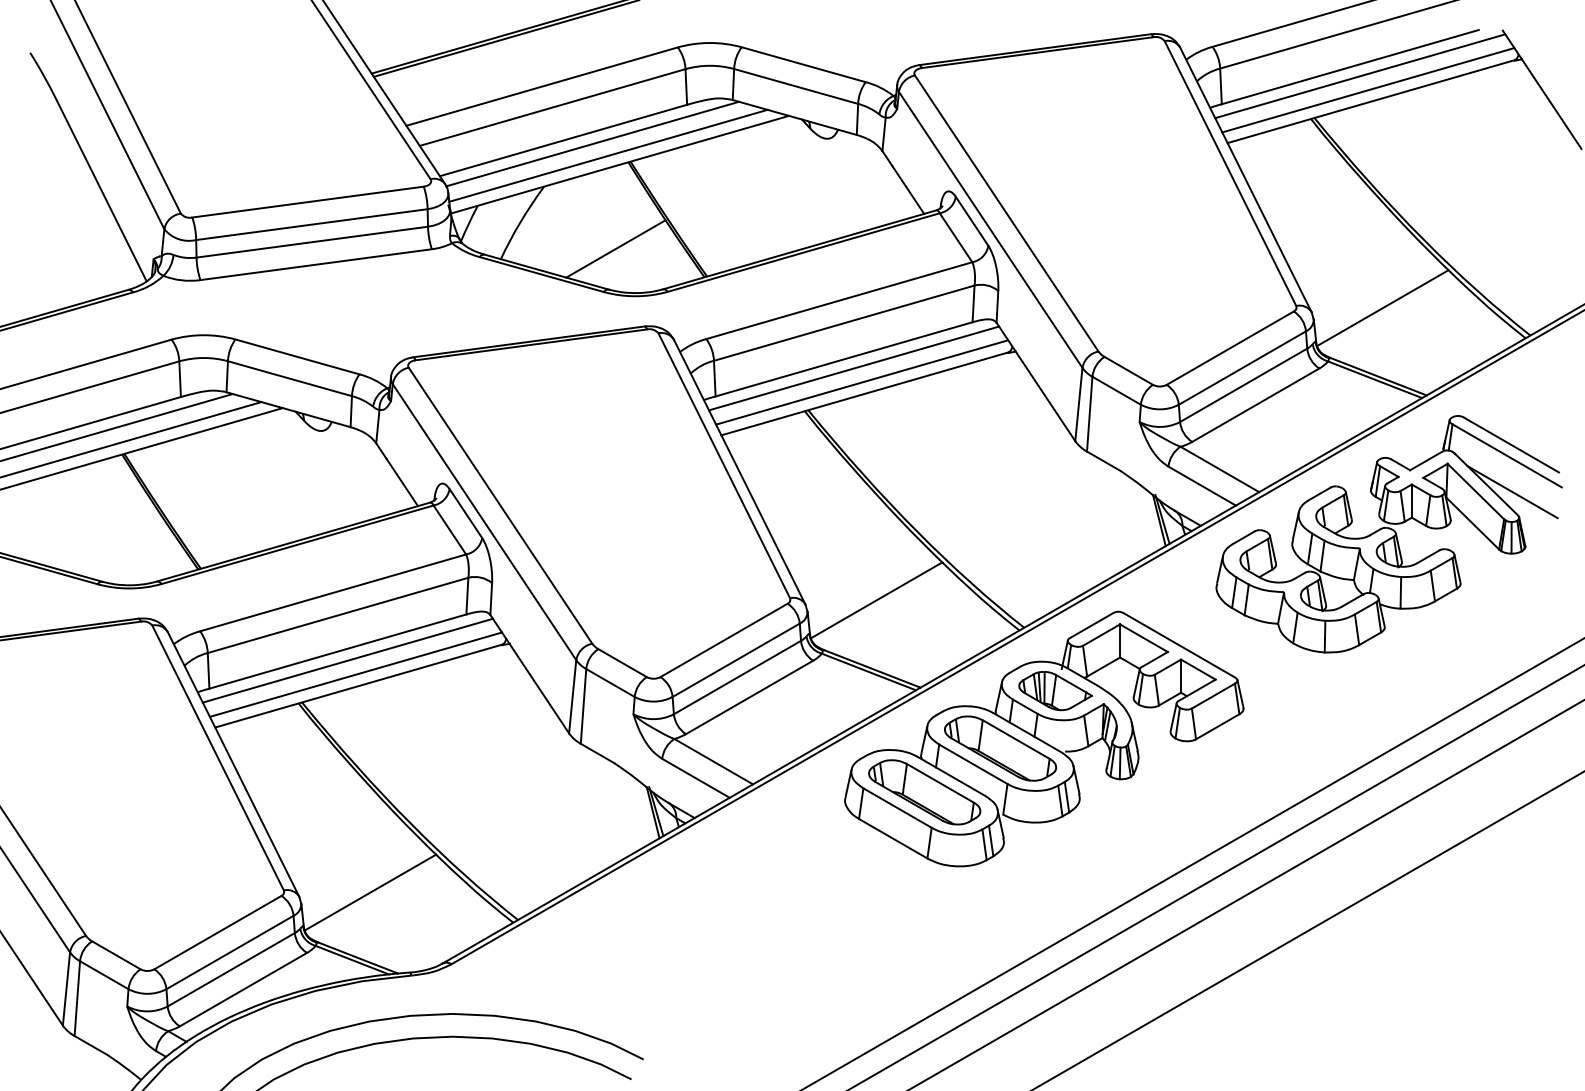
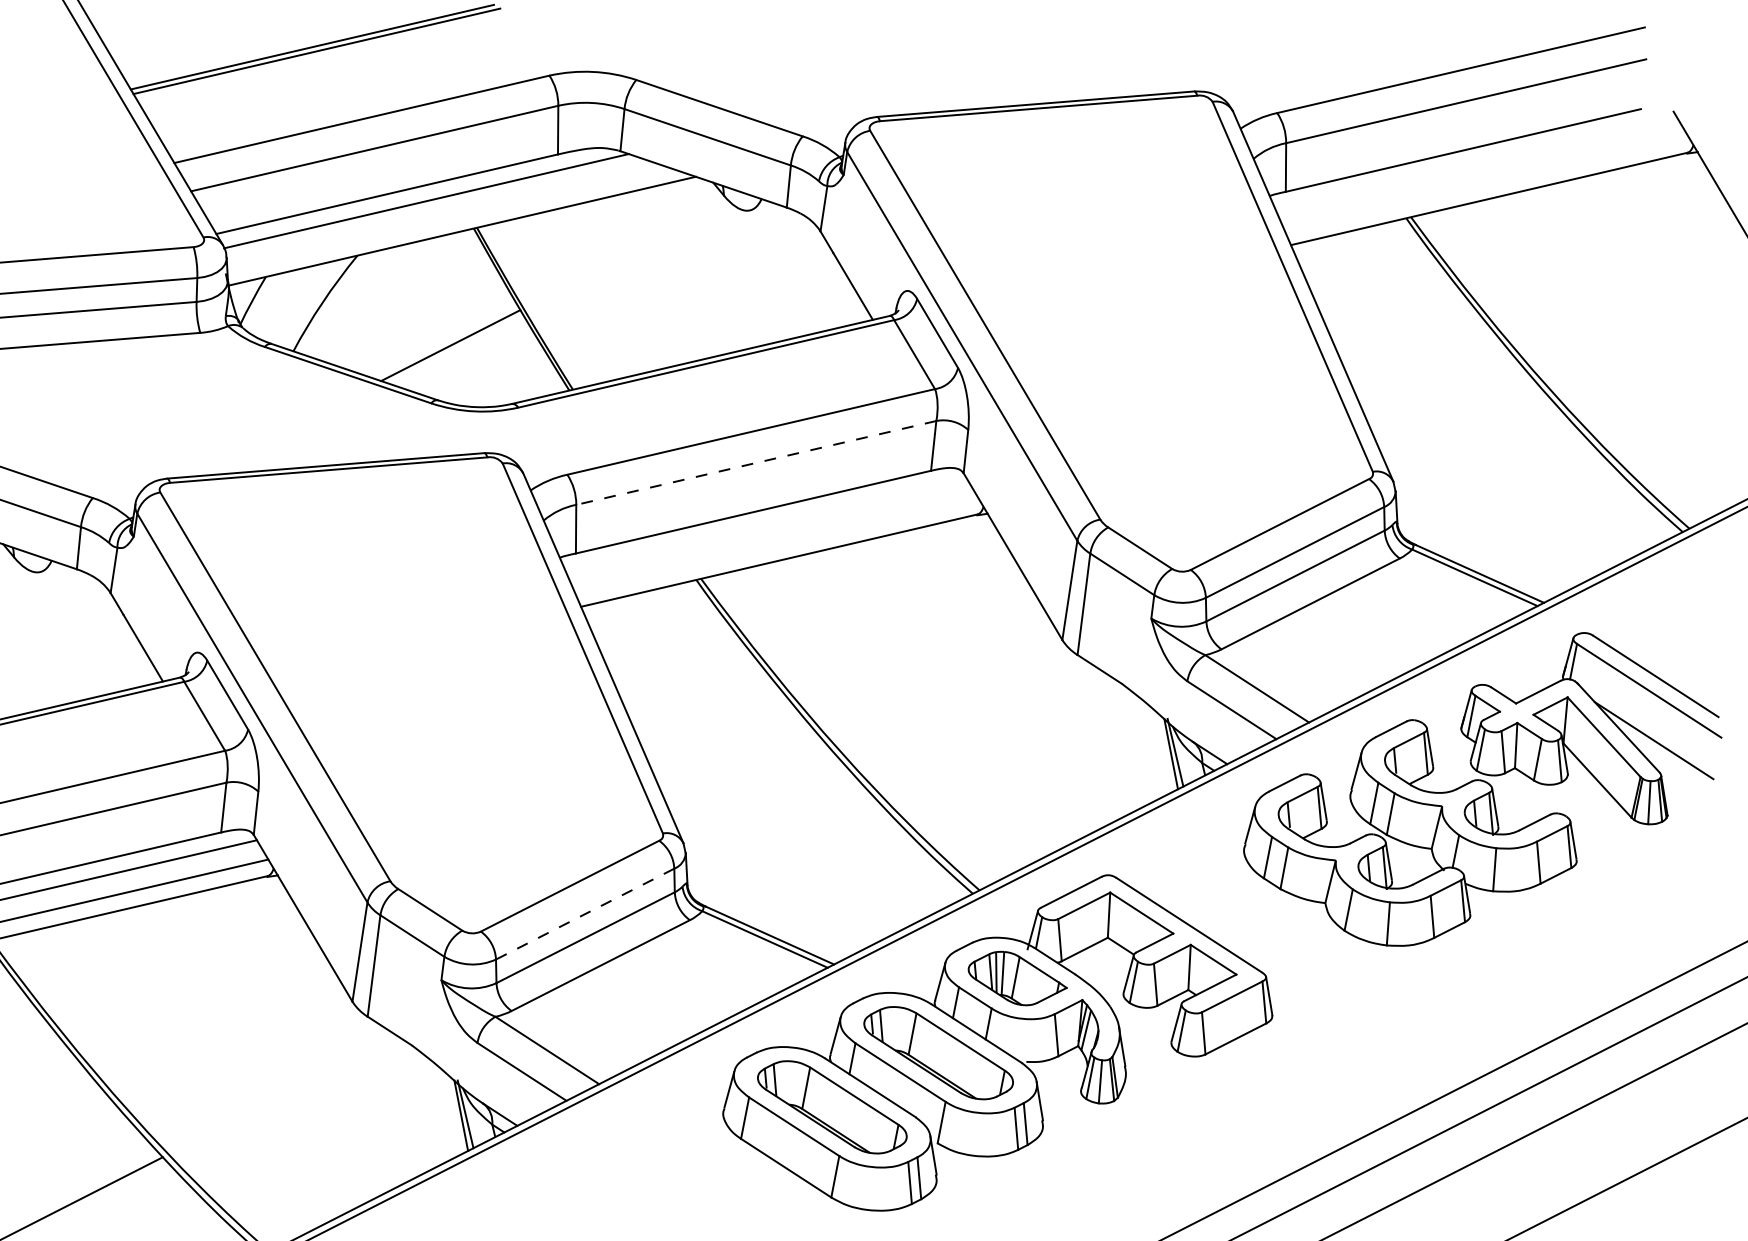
line: (1360, 76) -> (1476, 163), removed
line: (1368, 90) -> (1486, 183), removed
line: (608, 155) -> (447, 217), removed
line: (1382, 307) -> (1490, 479), removed
line: (844, 323) -> (756, 463), solid -> dashed
line: (854, 368) -> (767, 525), removed
line: (862, 382) -> (776, 544), removed
line: (876, 600) -> (780, 842), removed
line: (735, 660) -> (584, 914), solid -> dashed

